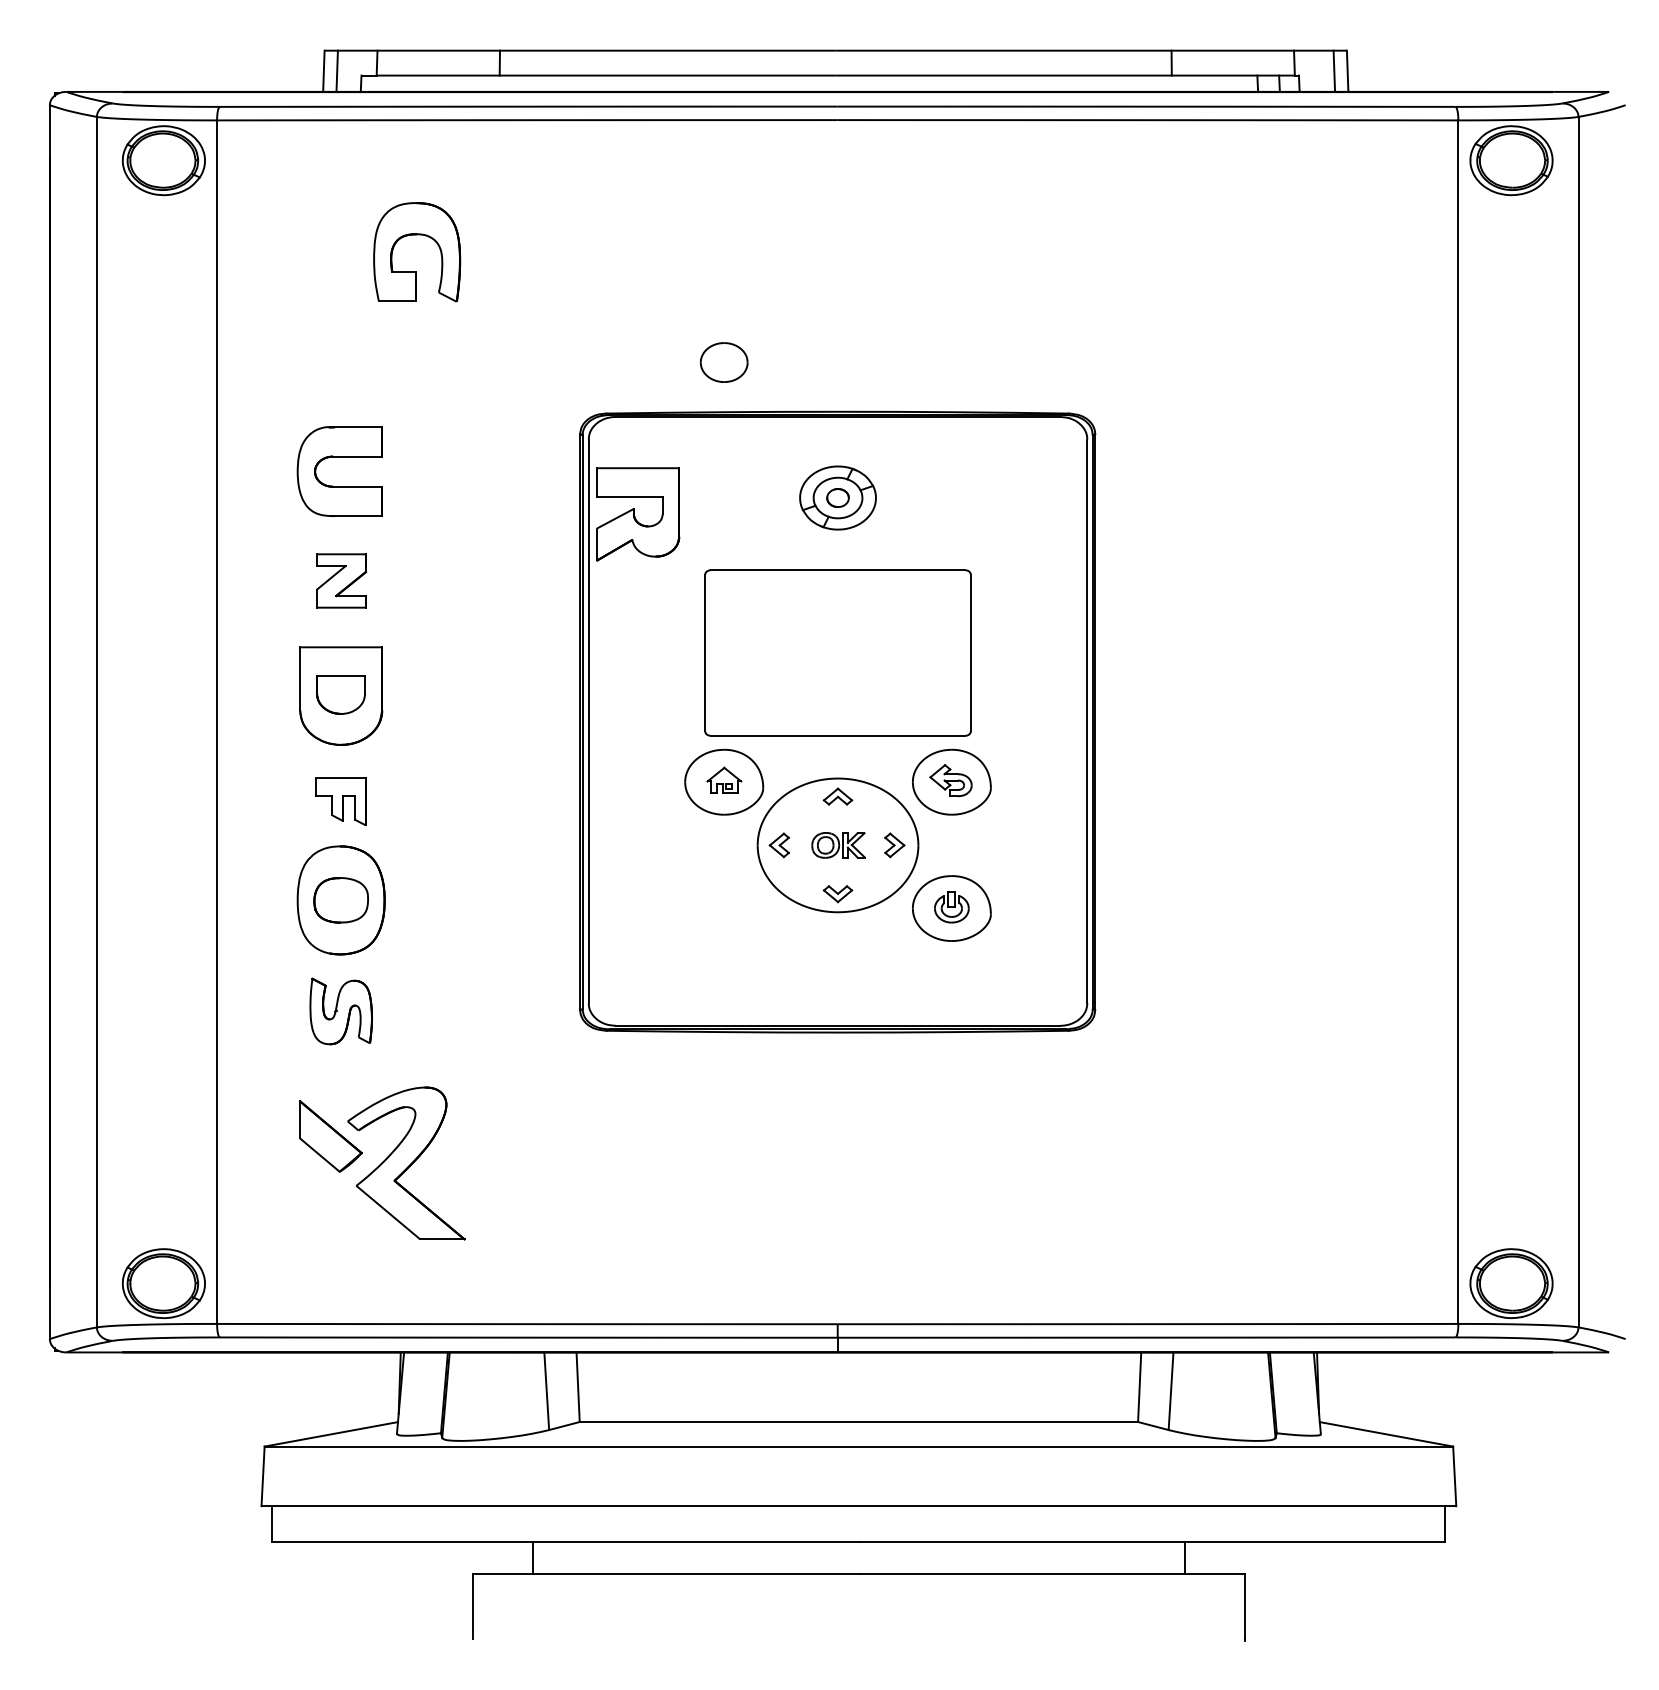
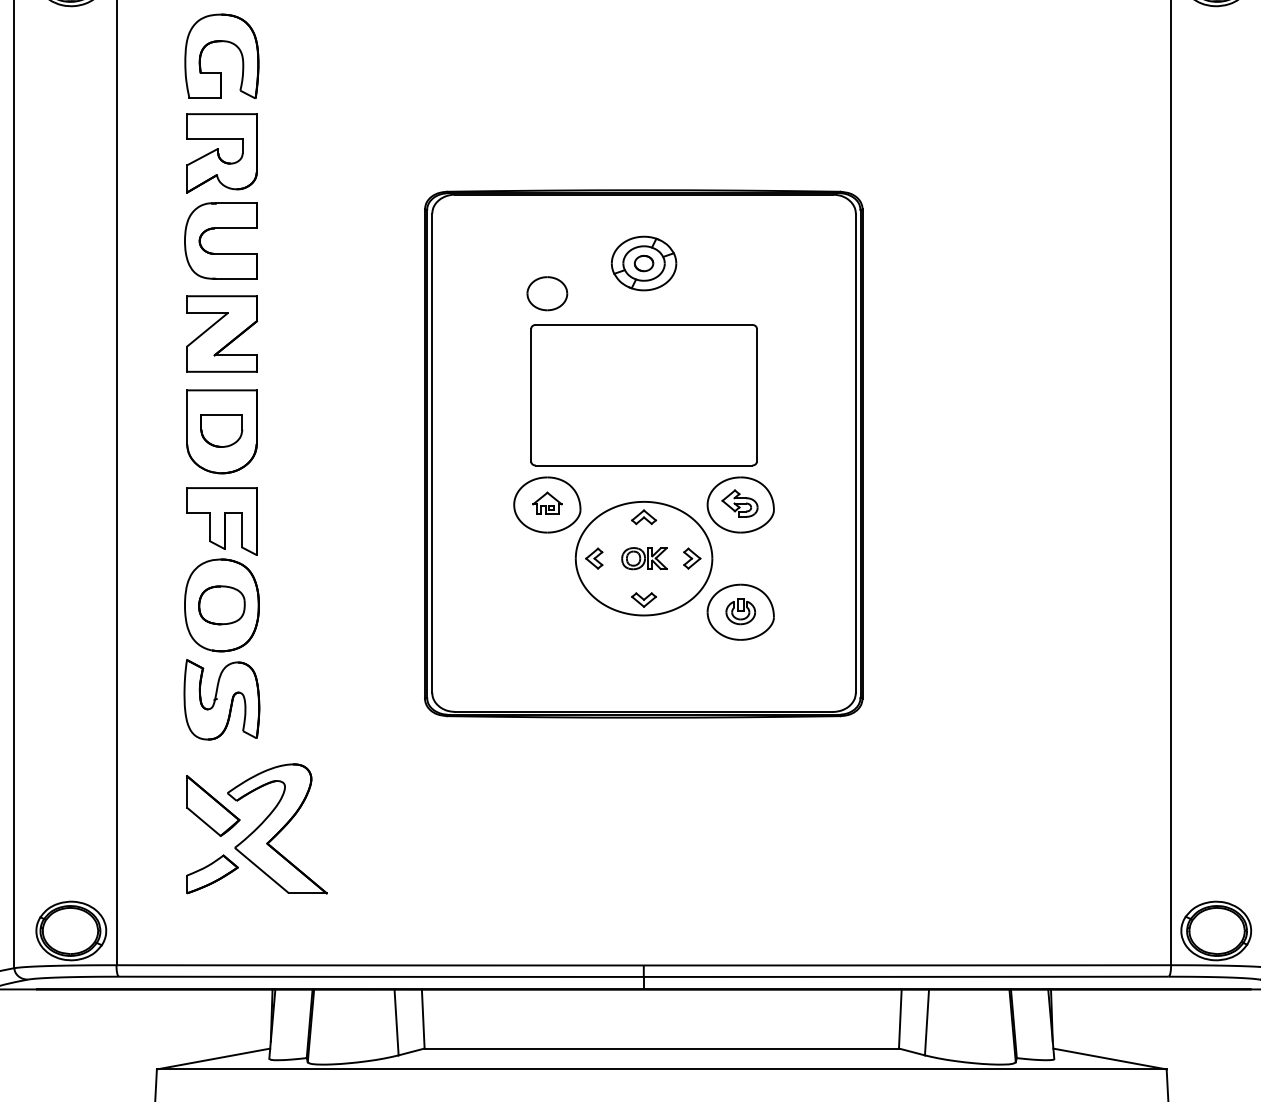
part: (417, 235) -> (222, 42), moved
part: (723, 362) -> (546, 293), moved
part: (638, 514) -> (222, 153), moved
part: (341, 580) -> (222, 333), size x1.67
part: (340, 801) -> (221, 521), size x1.67
part: (341, 1011) -> (222, 699), size x1.43
part: (329, 1216) -> (212, 873), added

